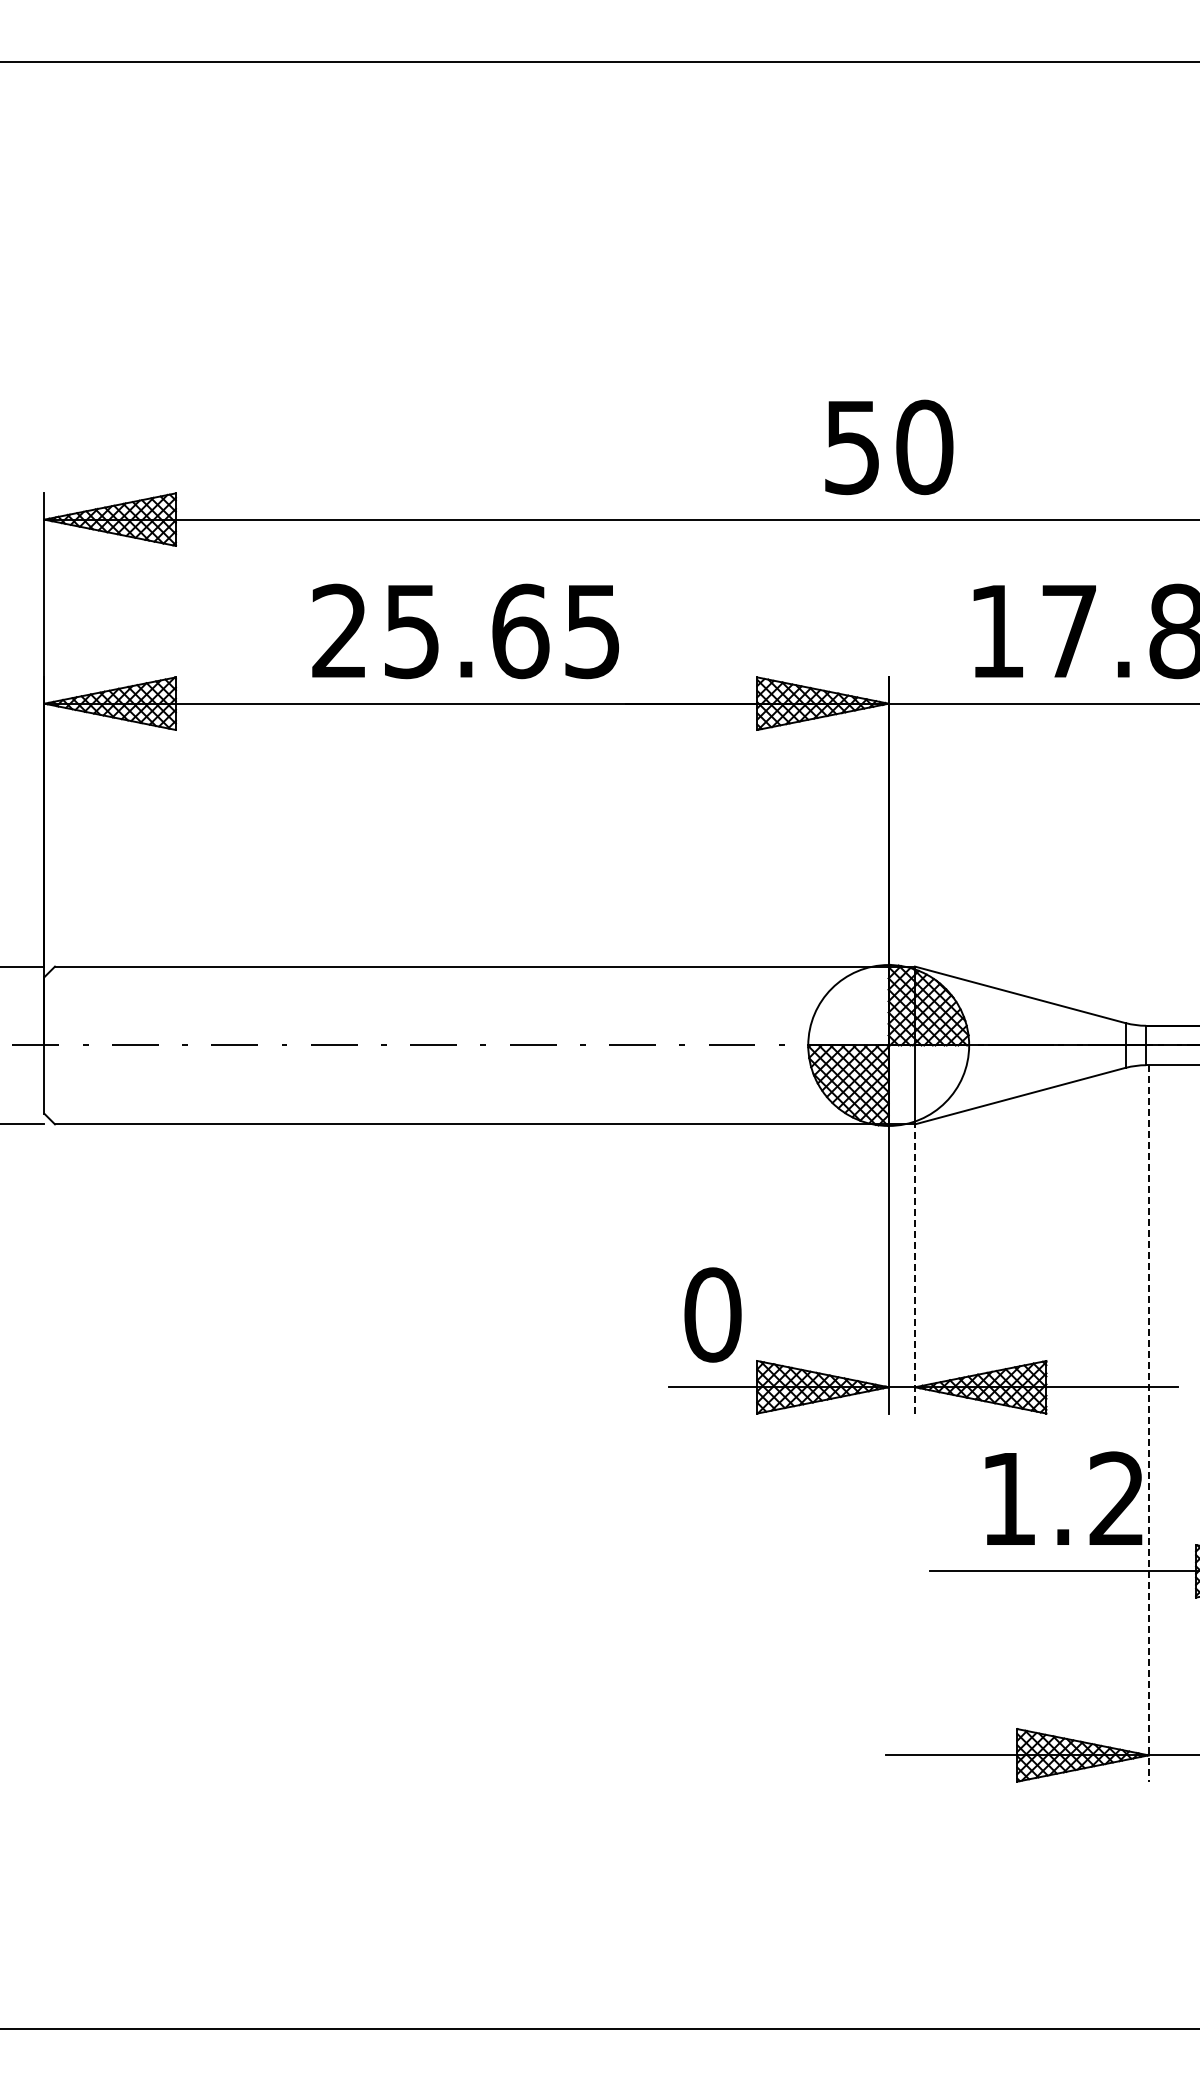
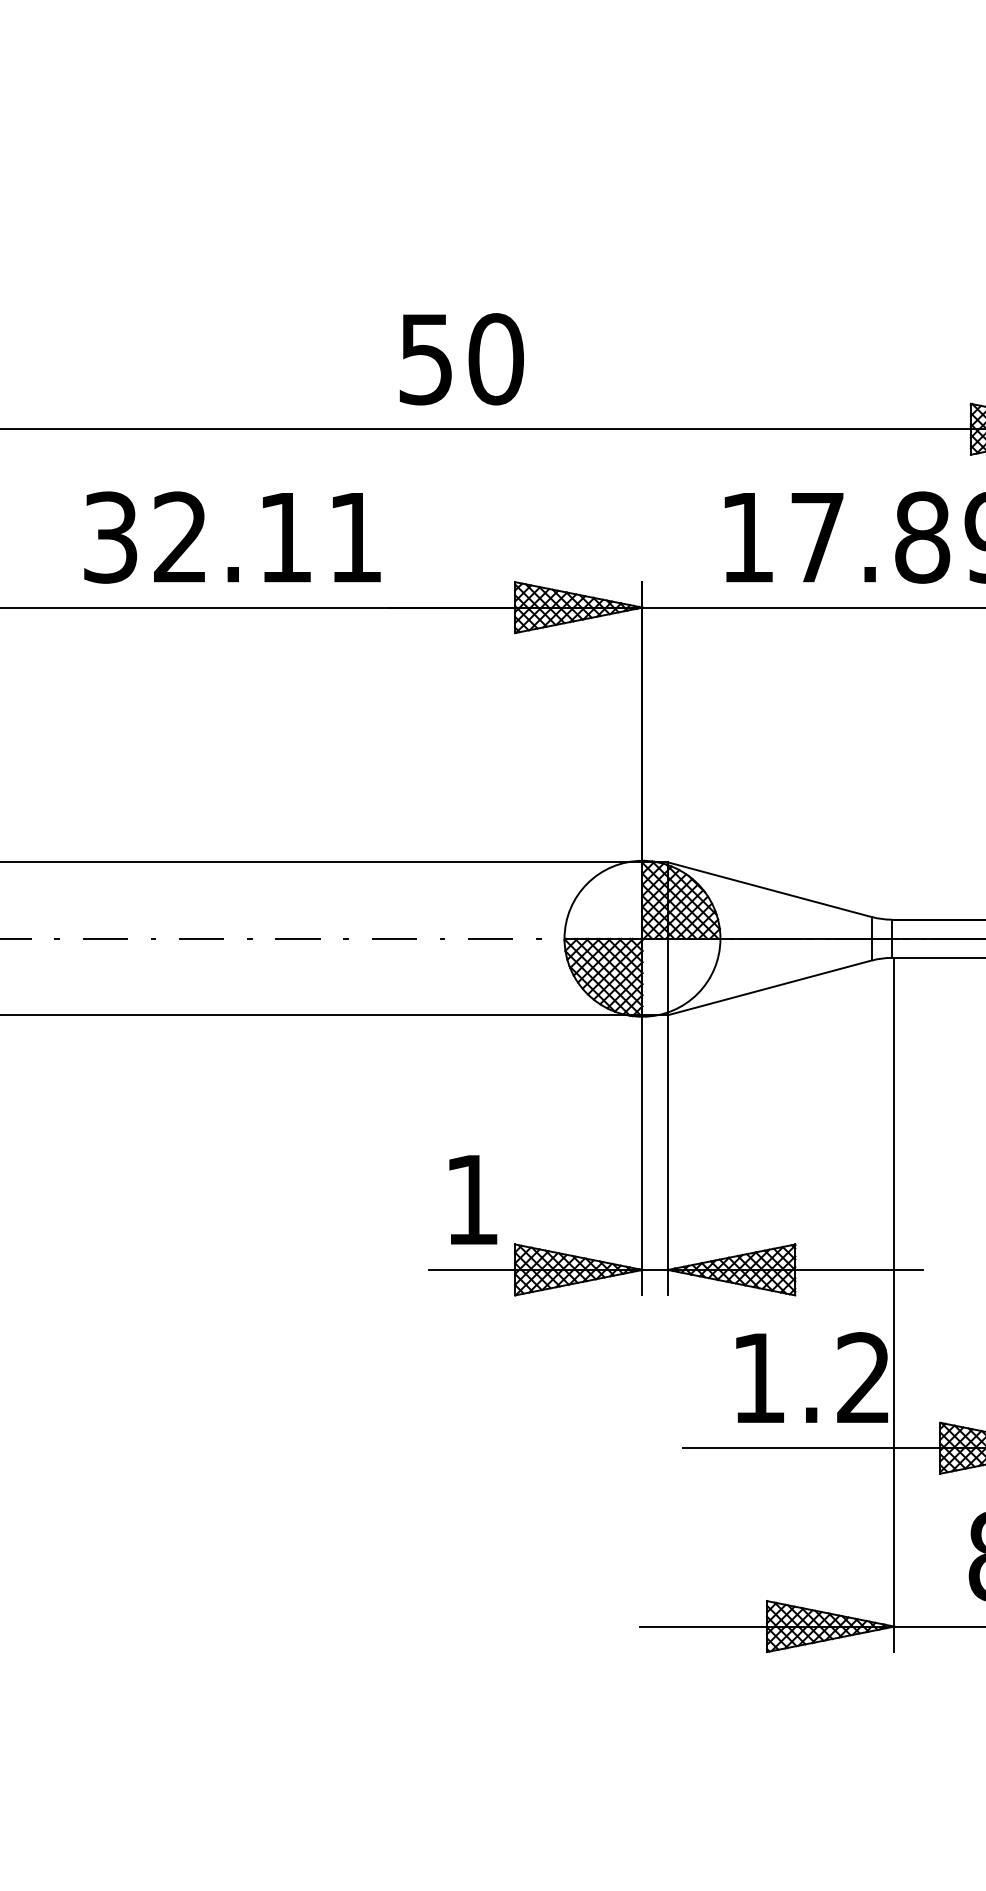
text: (889, 447) -> (462, 359), moved
text: (465, 631) -> (232, 537), 25.65 -> 32.11
line: (915, 1268) -> (668, 1154), dashed -> solid
text: (712, 1314) -> (471, 1199), 0 -> 1
line: (1148, 1423) -> (894, 1305), dashed -> solid

